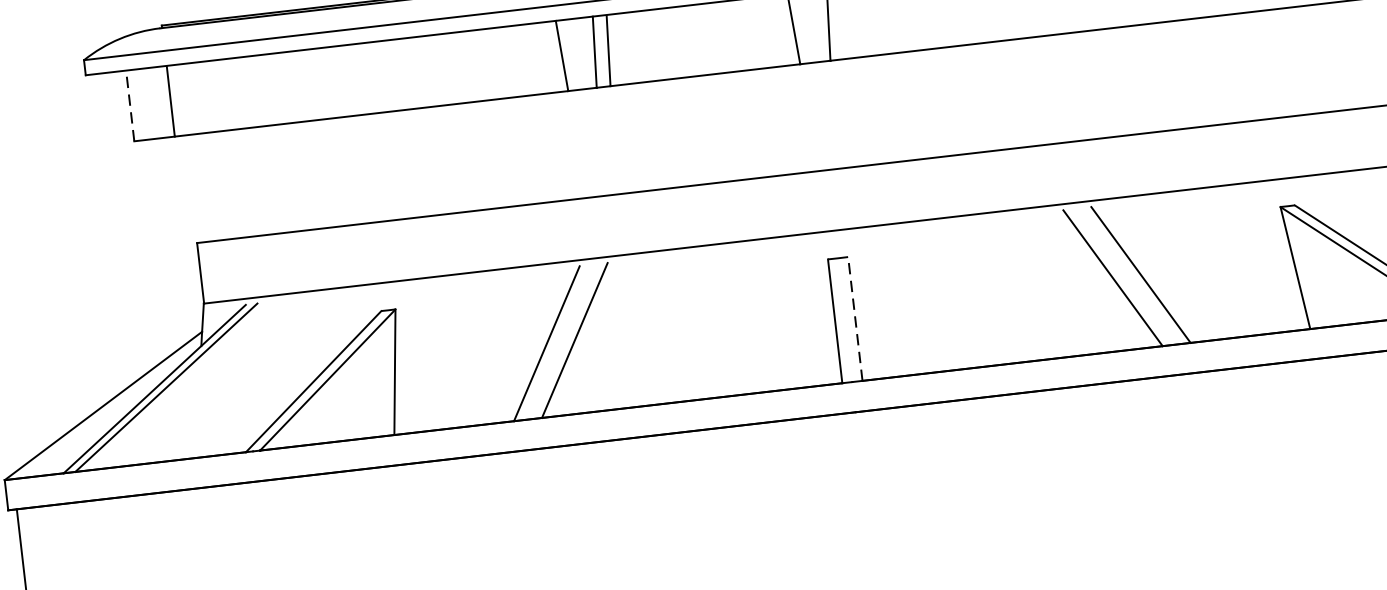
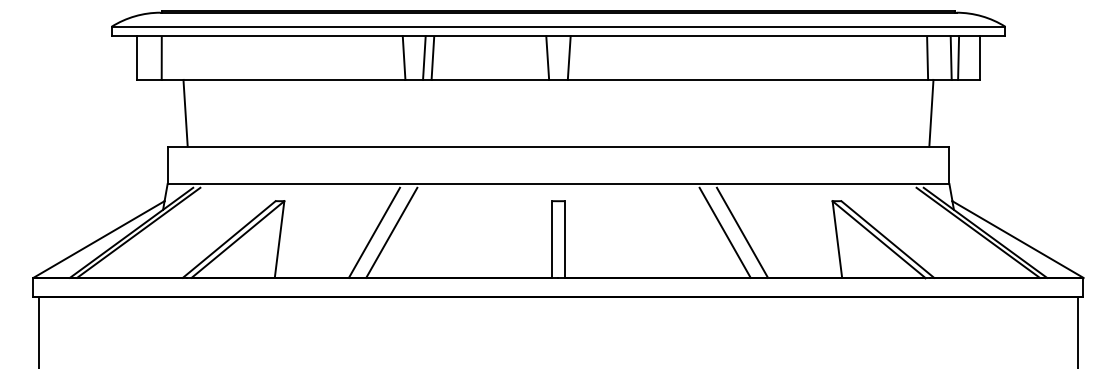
line: (130, 106) -> (136, 58), dashed -> solid
line: (219, 184) -> (185, 112), added
line: (854, 318) -> (564, 239), dashed -> solid

